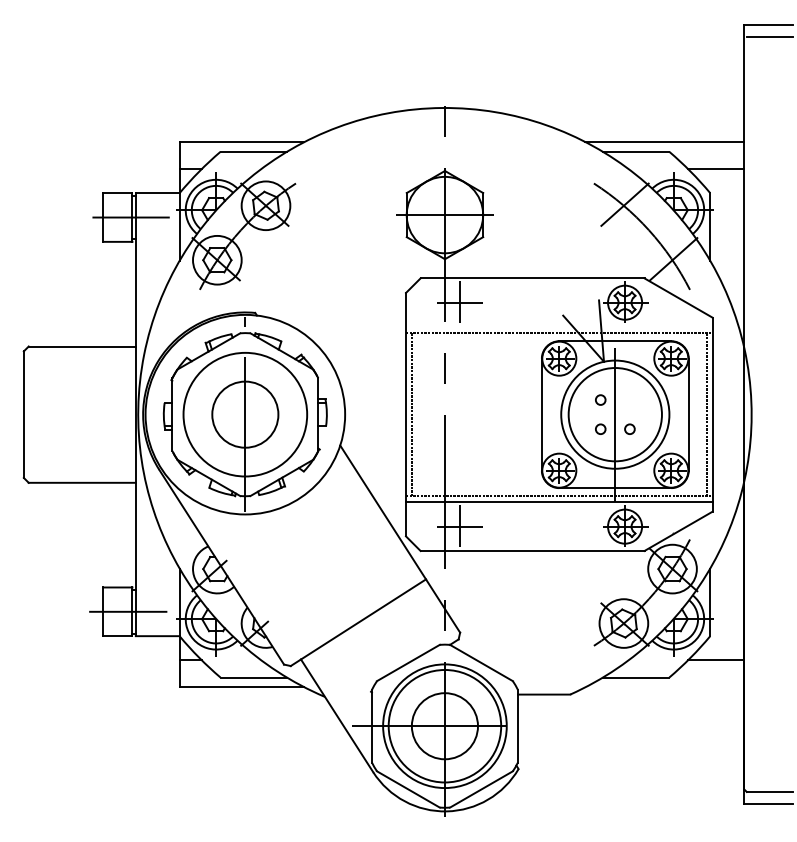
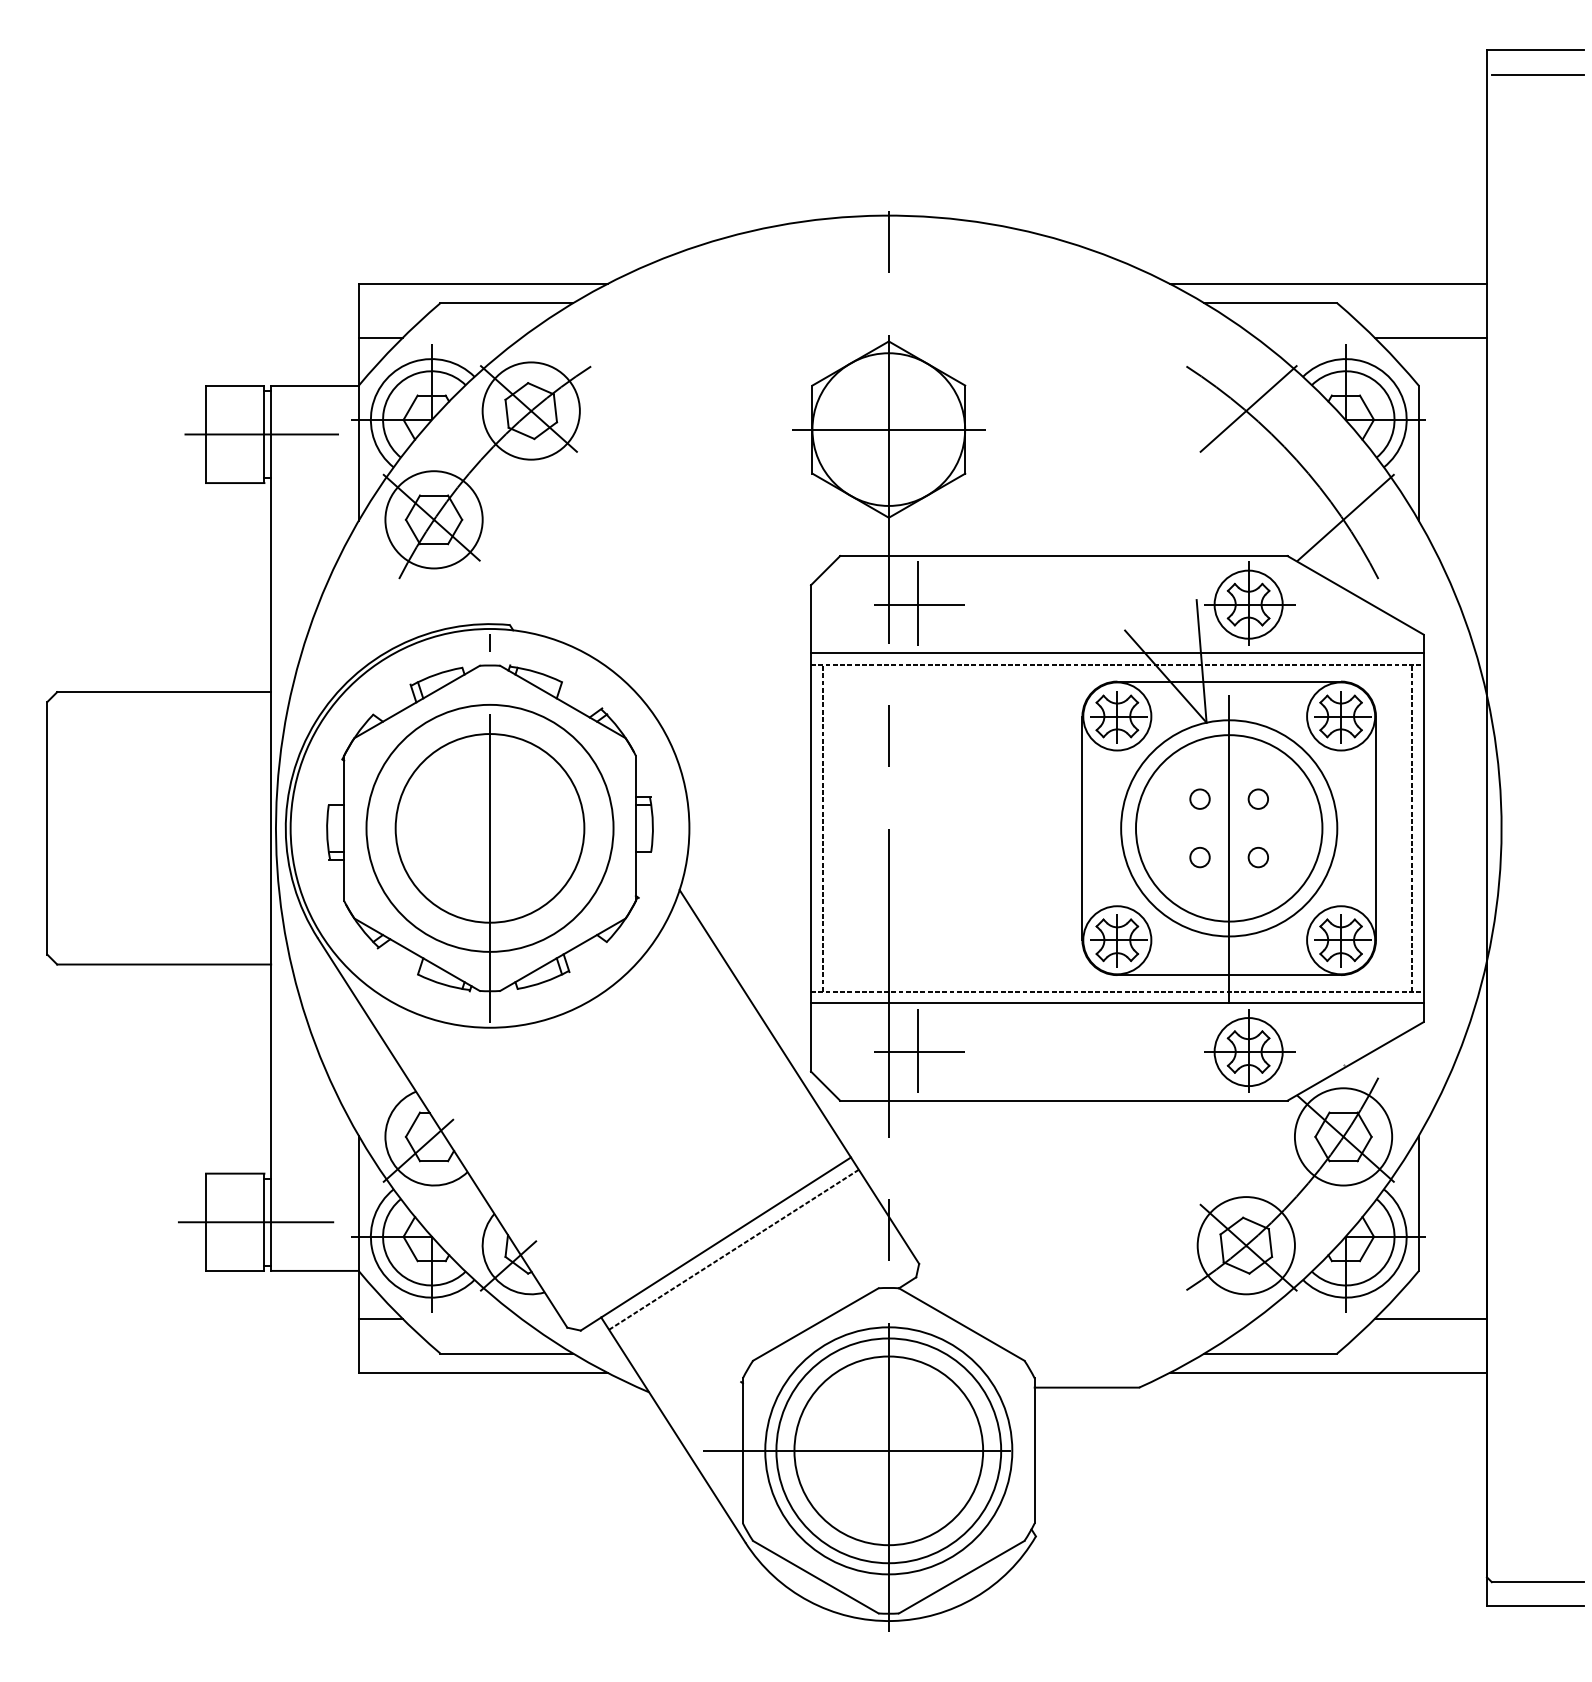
line: (559, 327) -> (1117, 654), added
circle: (629, 399) -> (1257, 798), added
circle: (245, 414) -> (490, 828), size x1.43
line: (366, 625) -> (732, 1249), added
line: (664, 687) -> (1327, 1373), added
circle: (444, 726) -> (887, 1451), size x1.43

